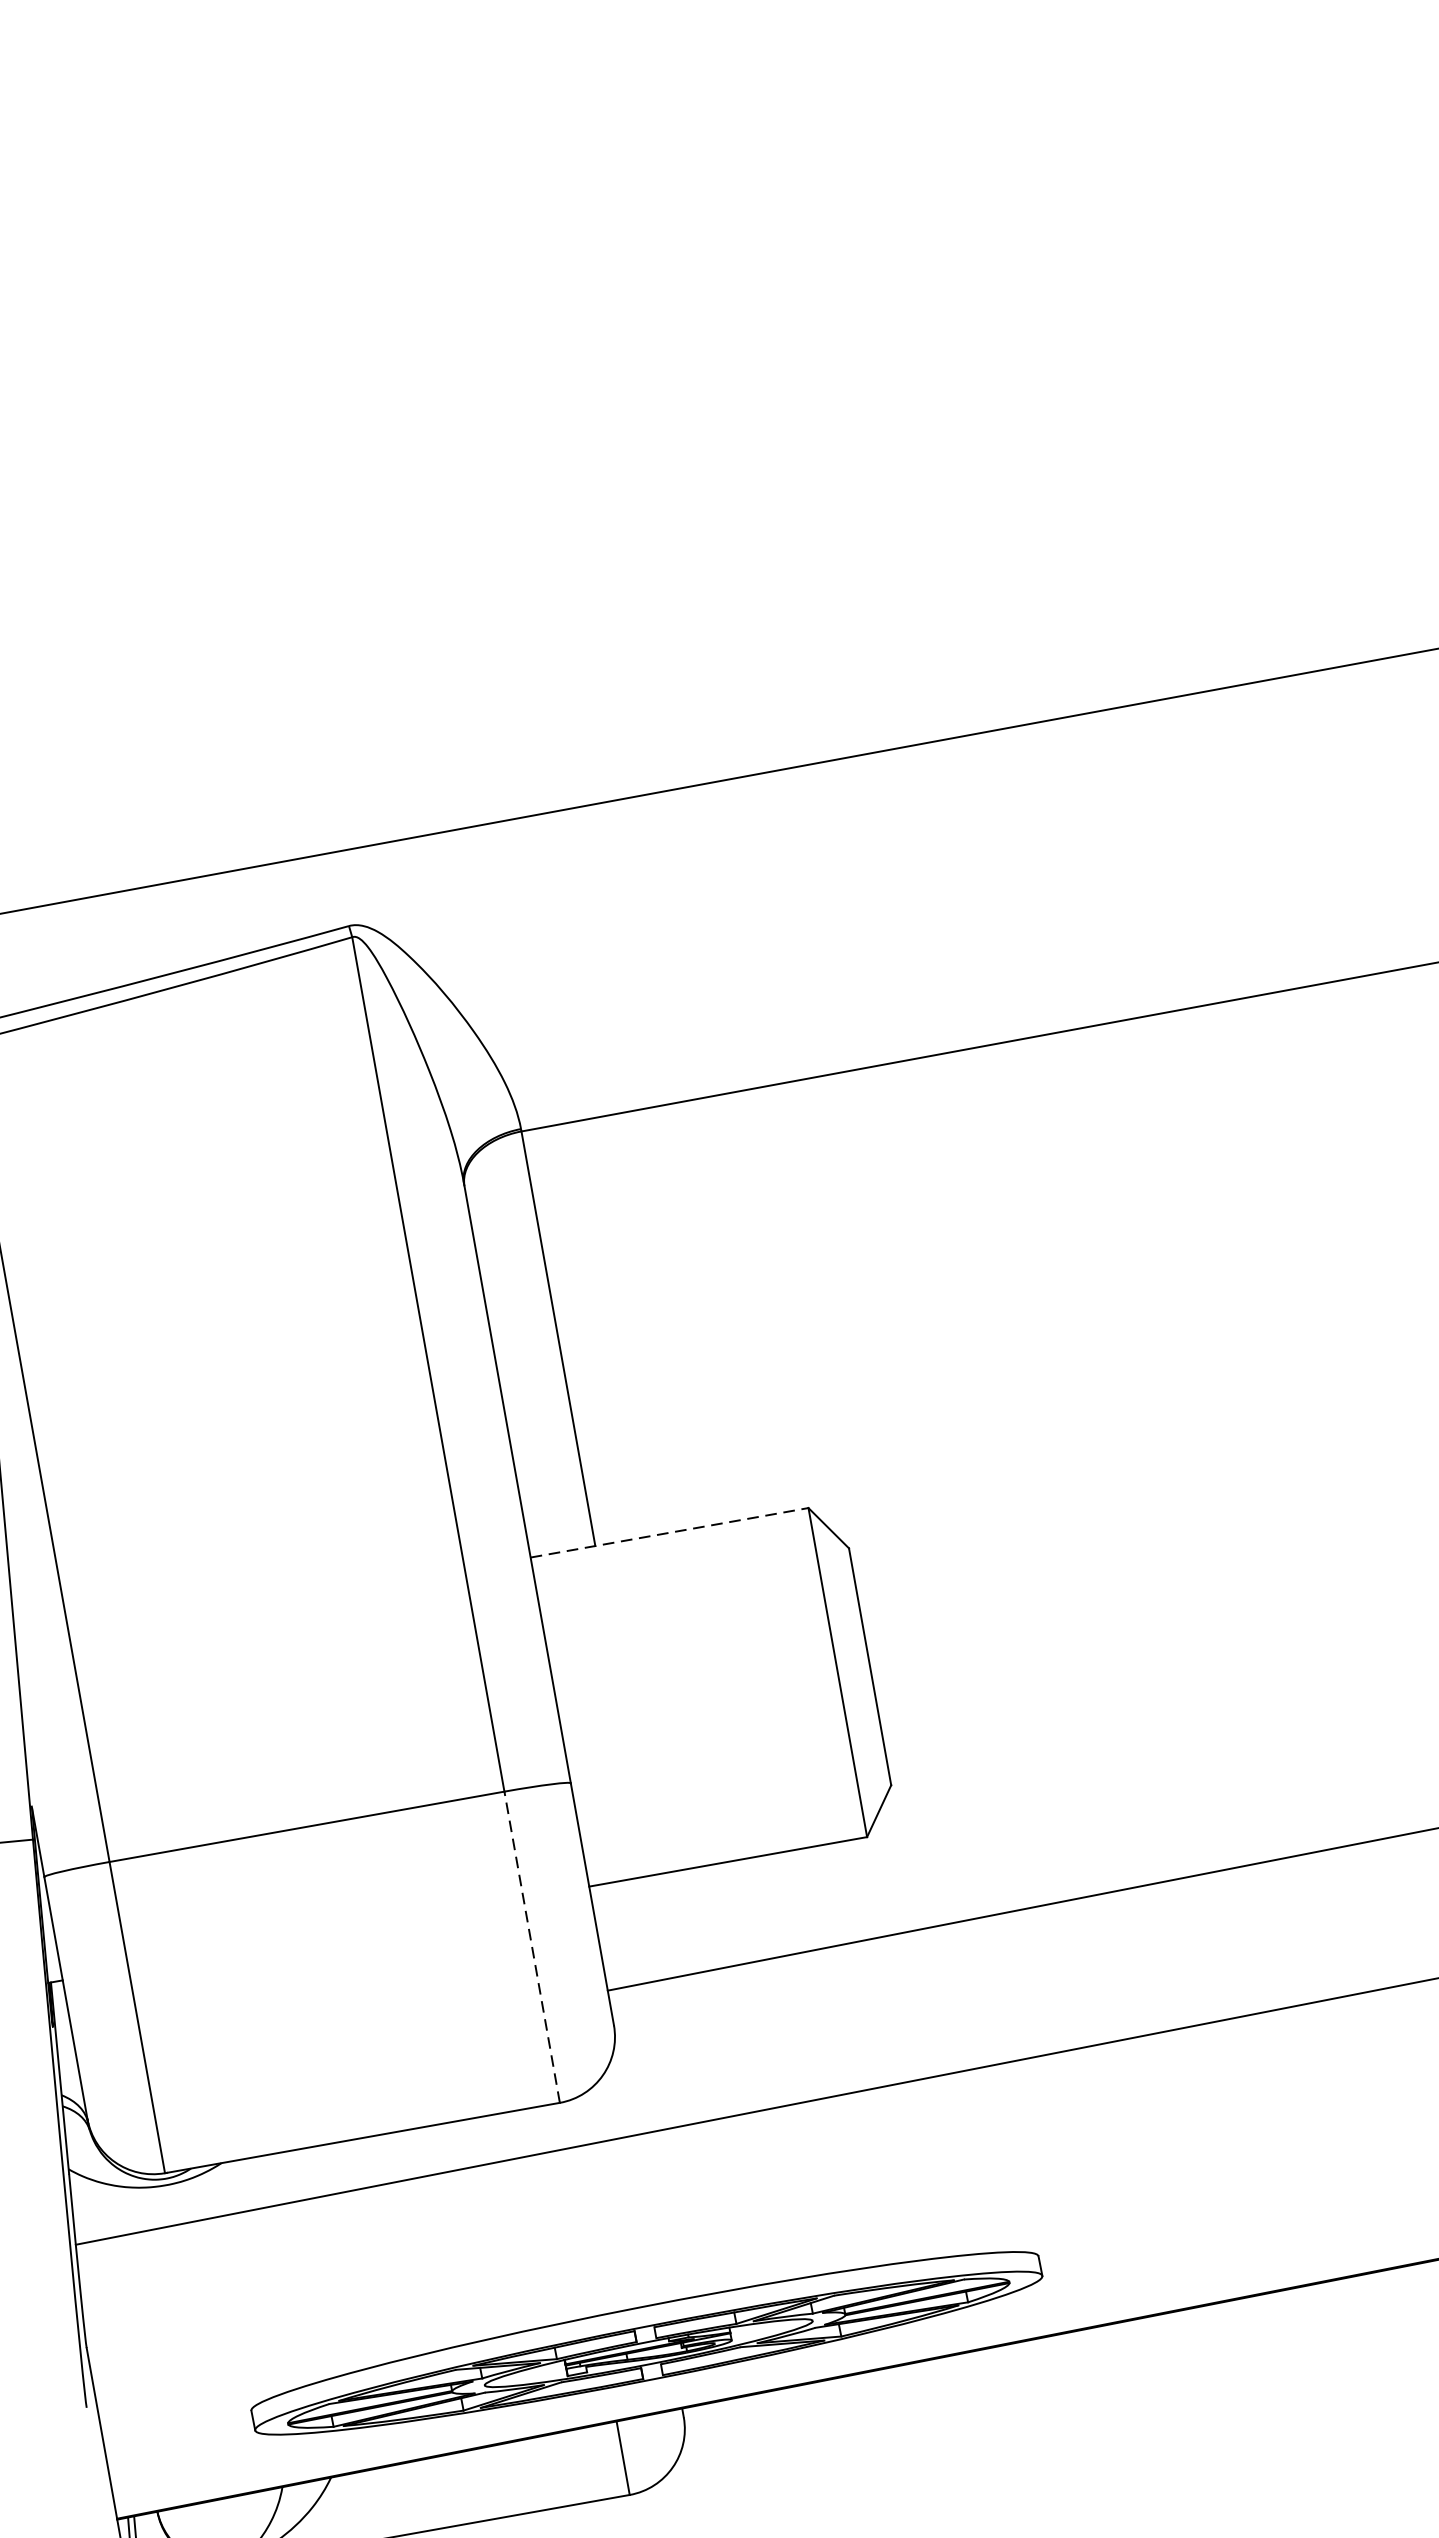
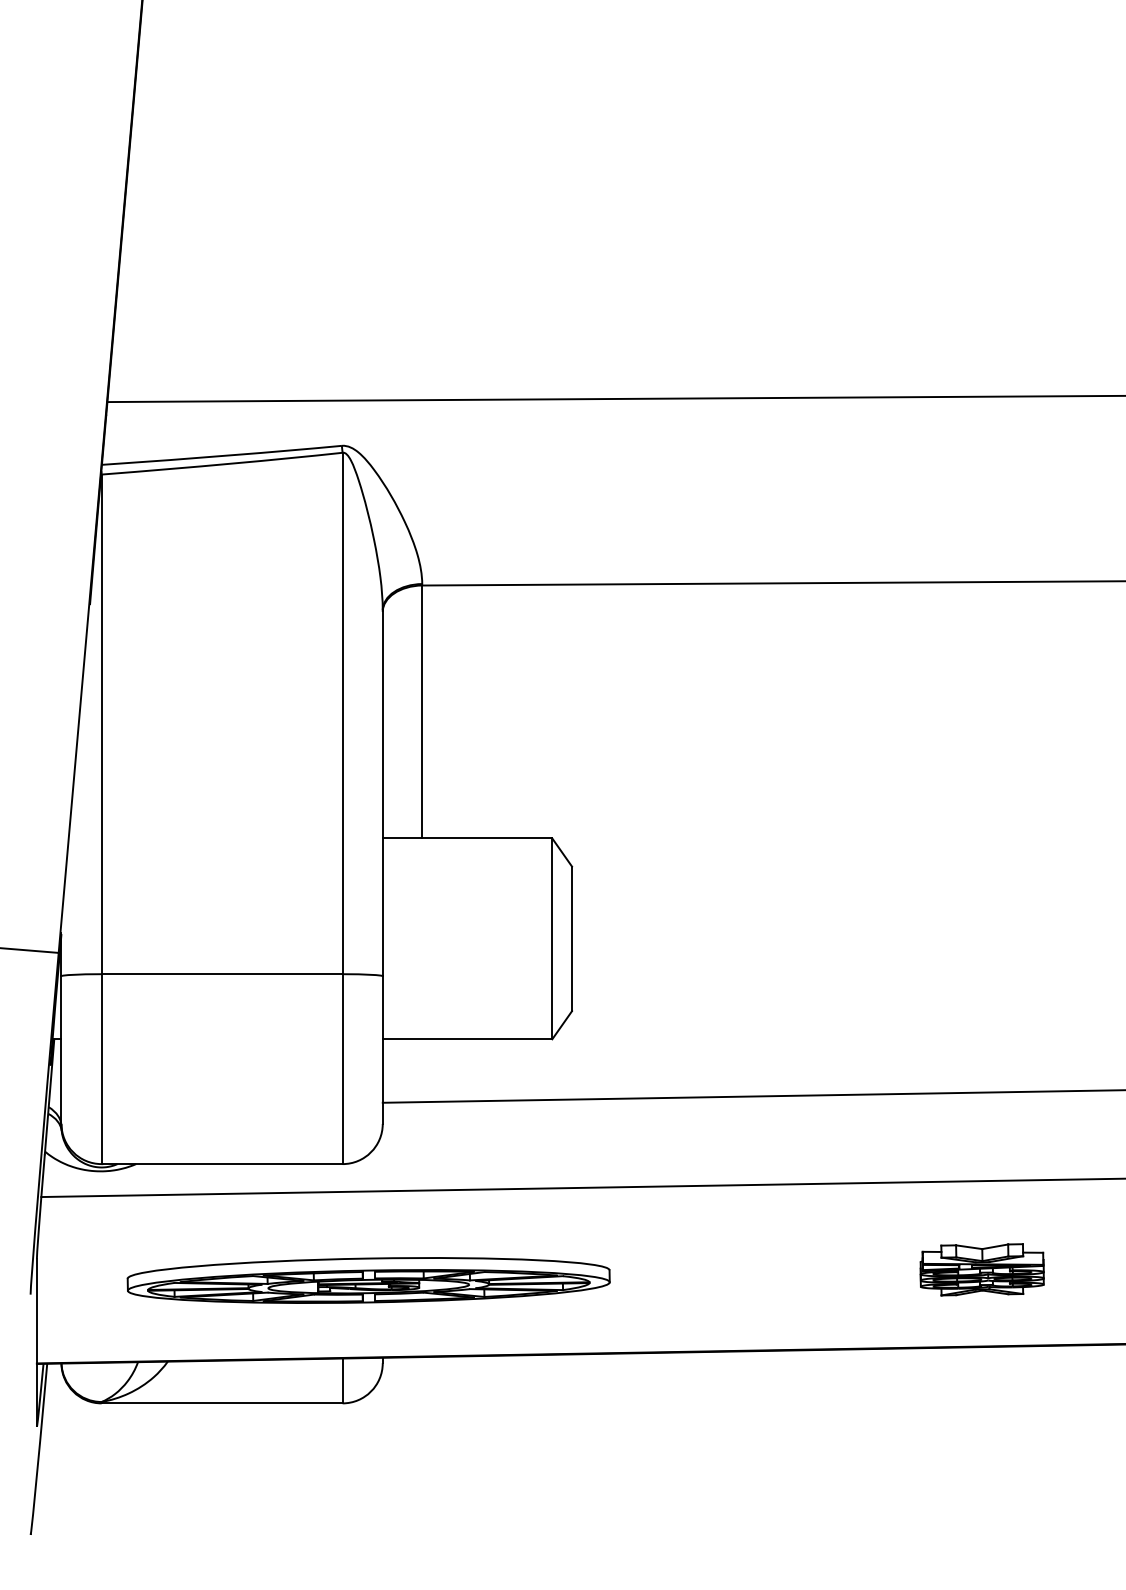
line: (669, 1532) -> (467, 838), dashed -> solid
line: (532, 1947) -> (342, 1069), dashed -> solid
part: (646, 2343) -> (368, 1280), moved

